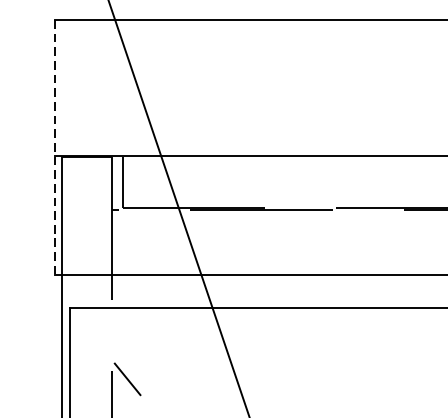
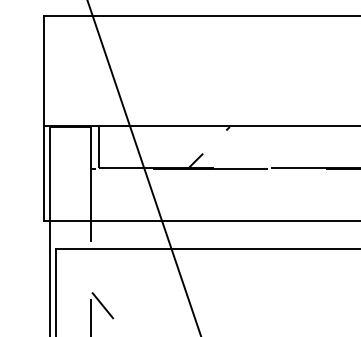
line: (55, 146) -> (44, 118), dashed -> solid
hatch: (258, 181) -> (208, 146), added

